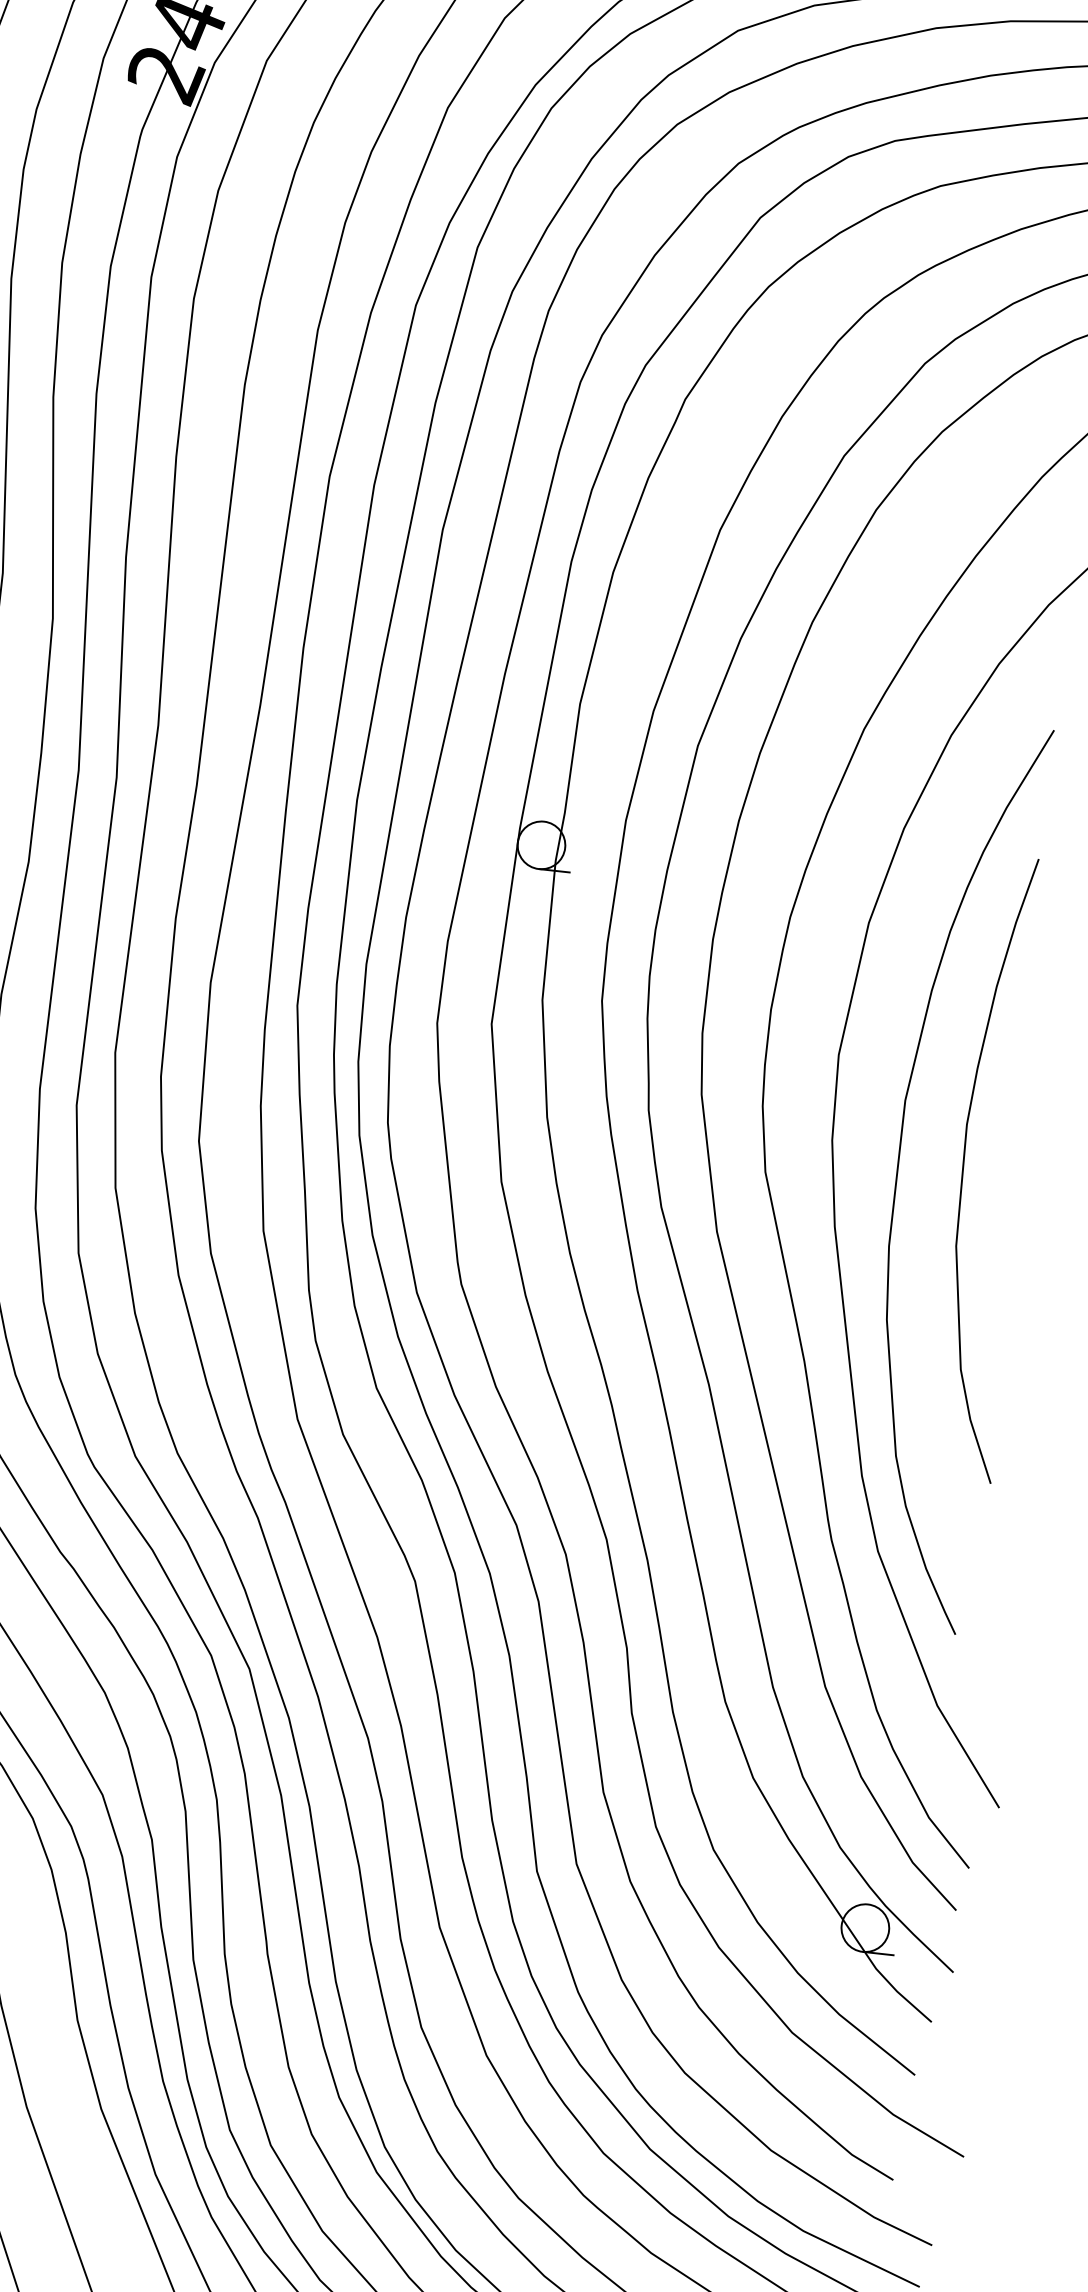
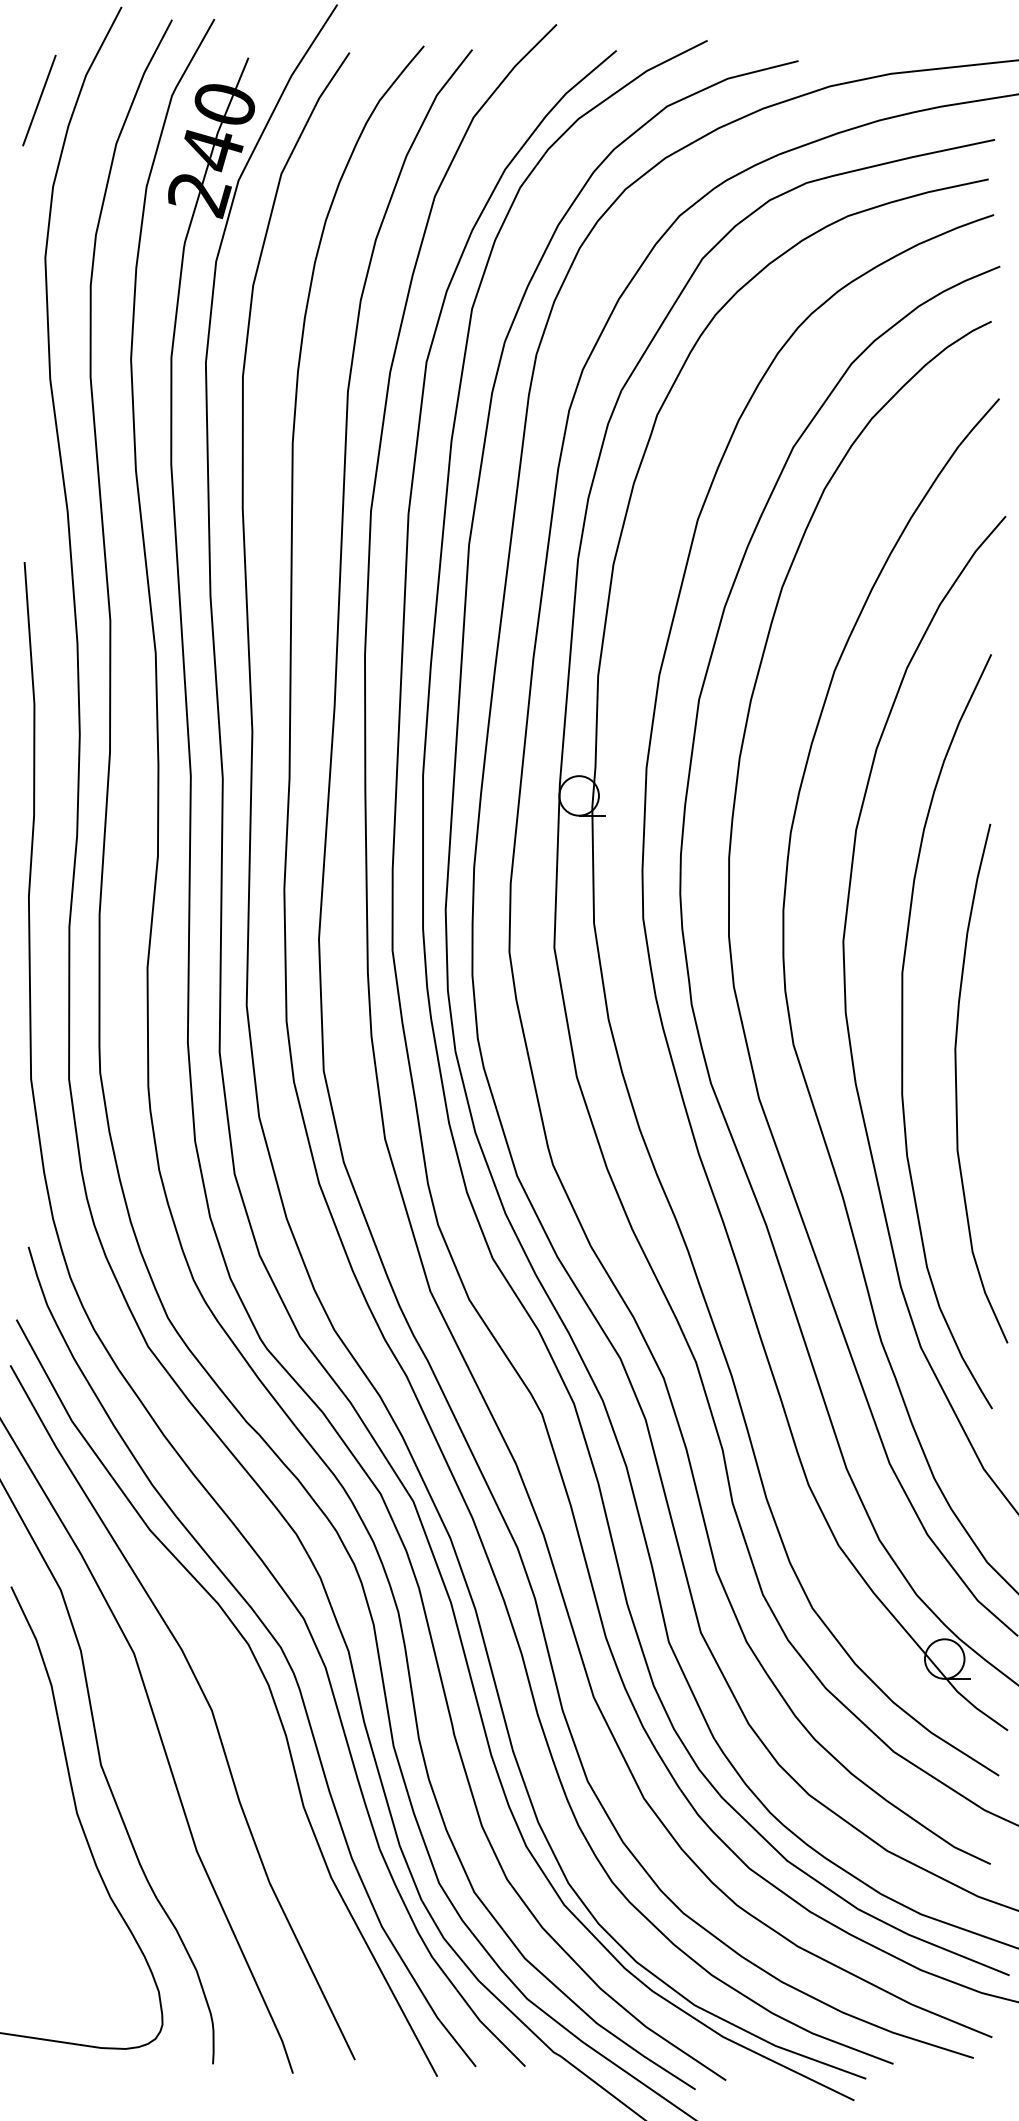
curve: (964, 1169) -> (957, 1086), moved

